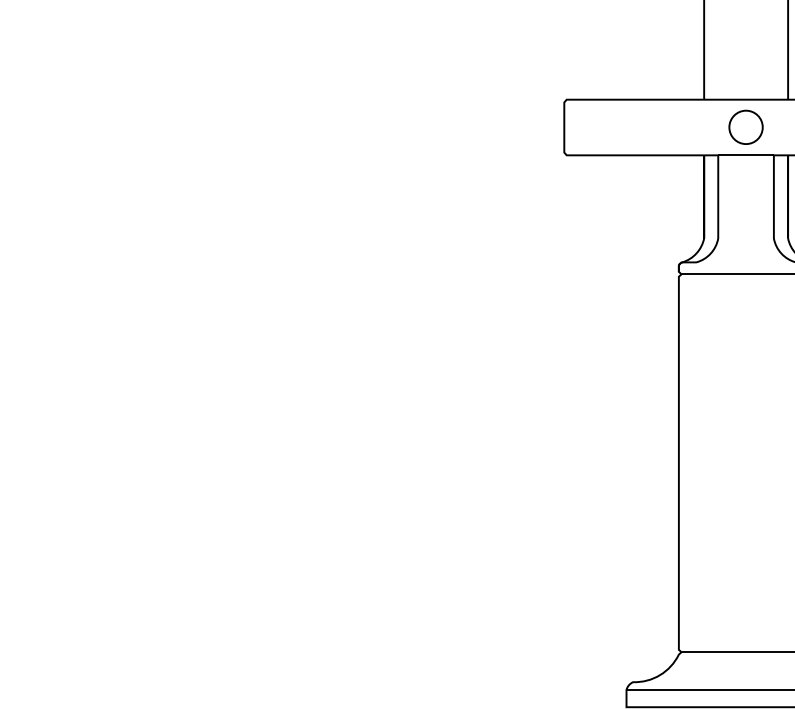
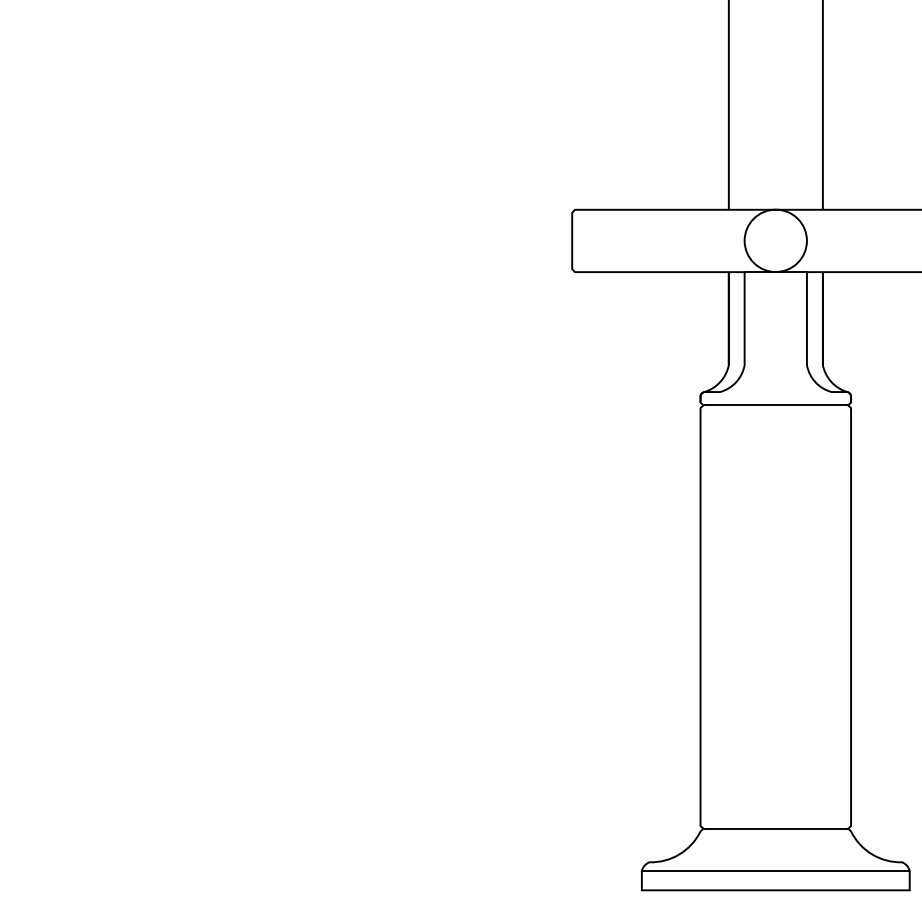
circle: (745, 127) -> (775, 240), size x1.67

